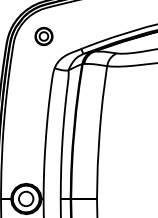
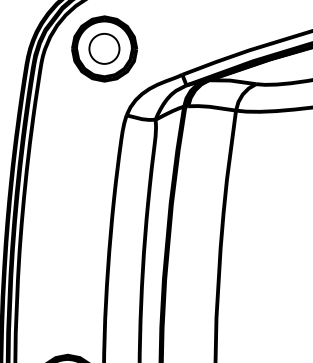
part: (43, 36) -> (103, 48), size x1.67

